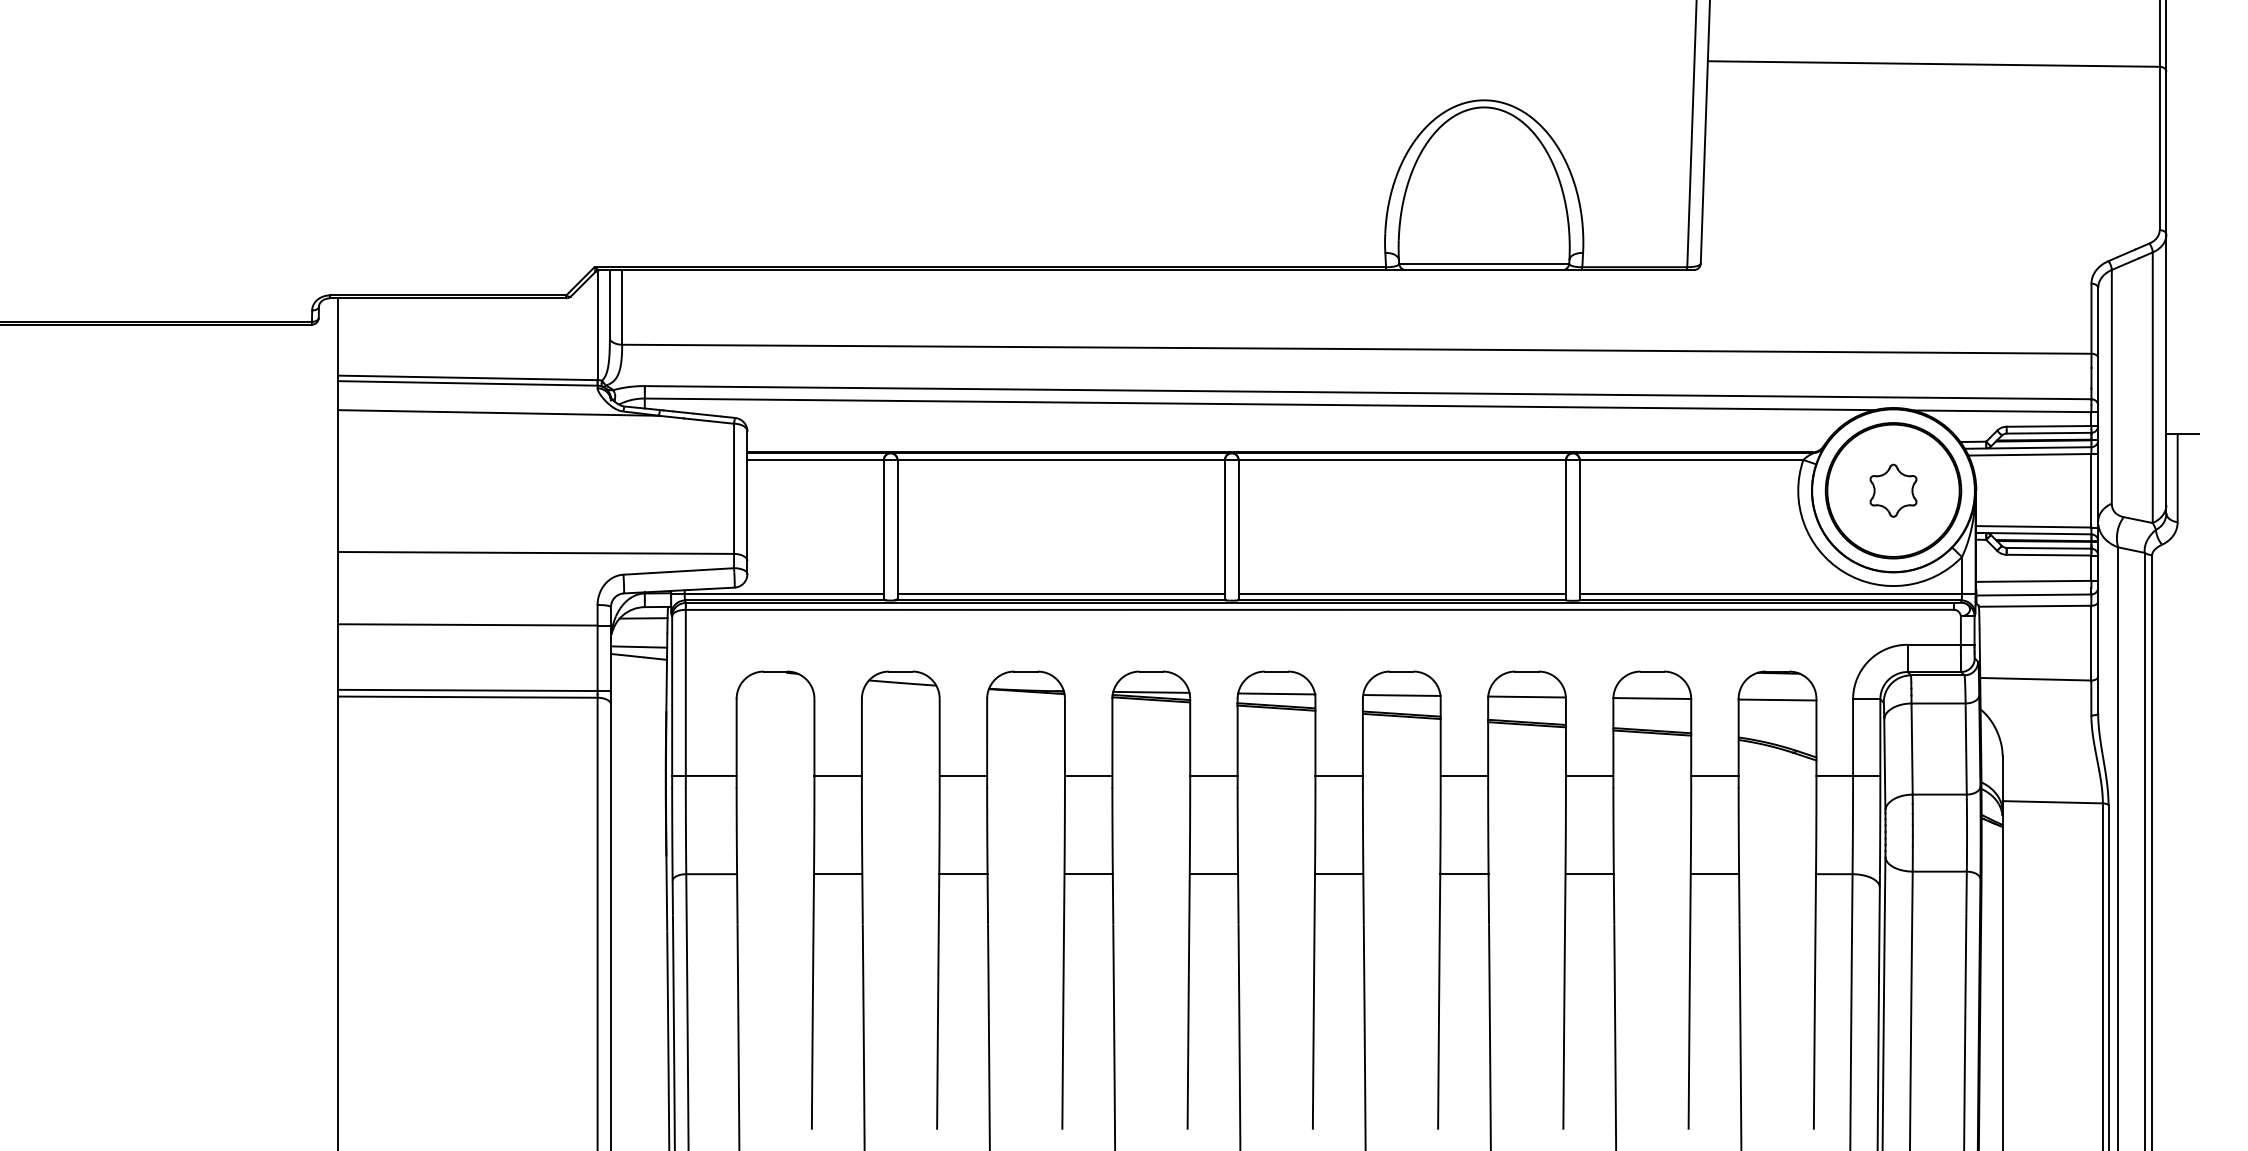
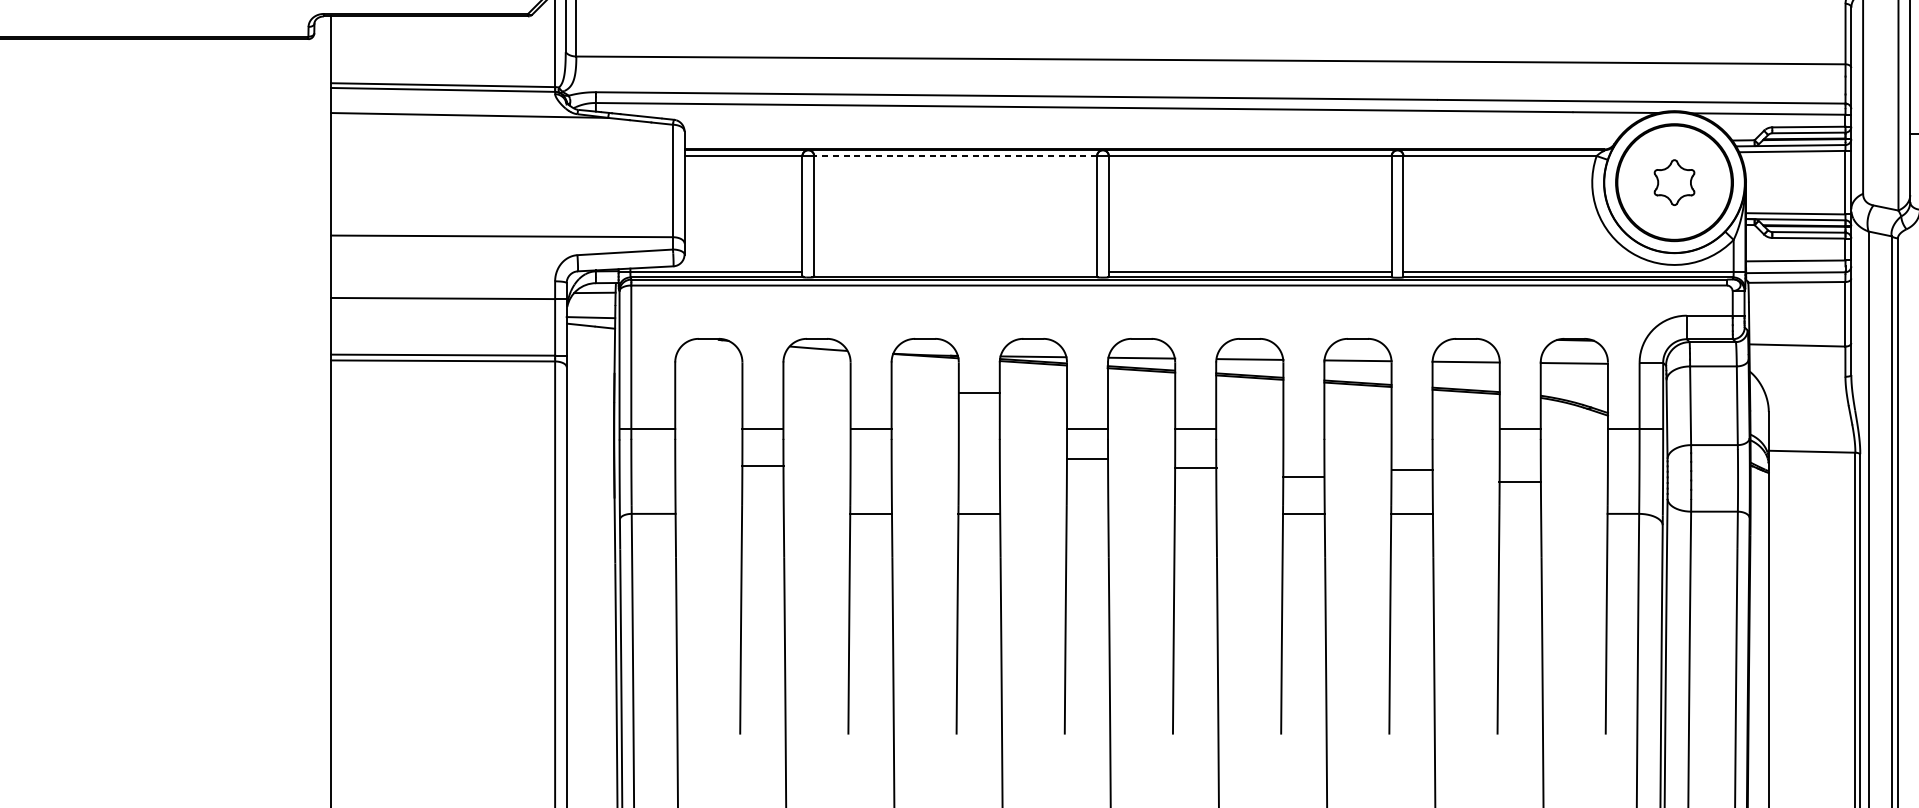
line: (1061, 459) -> (955, 155), solid -> dashed
line: (1060, 593) -> (954, 271), removed
line: (1088, 775) -> (979, 392), moved
line: (1464, 775) -> (1303, 476), moved
line: (1589, 775) -> (1411, 470), moved
line: (838, 874) -> (763, 466), moved
line: (1213, 874) -> (1087, 459), moved
line: (1339, 874) -> (1195, 468), moved
line: (1714, 874) -> (1519, 482), moved

